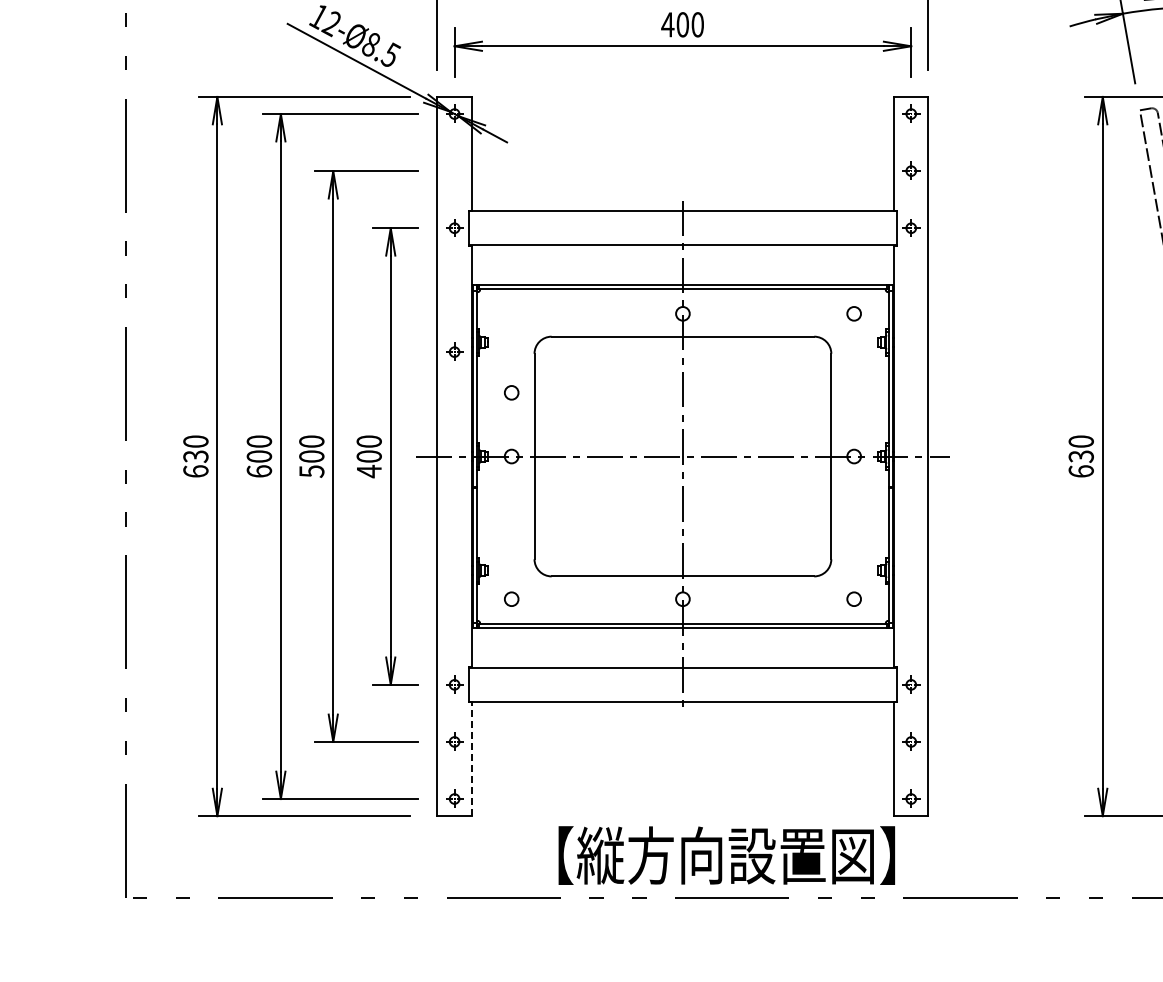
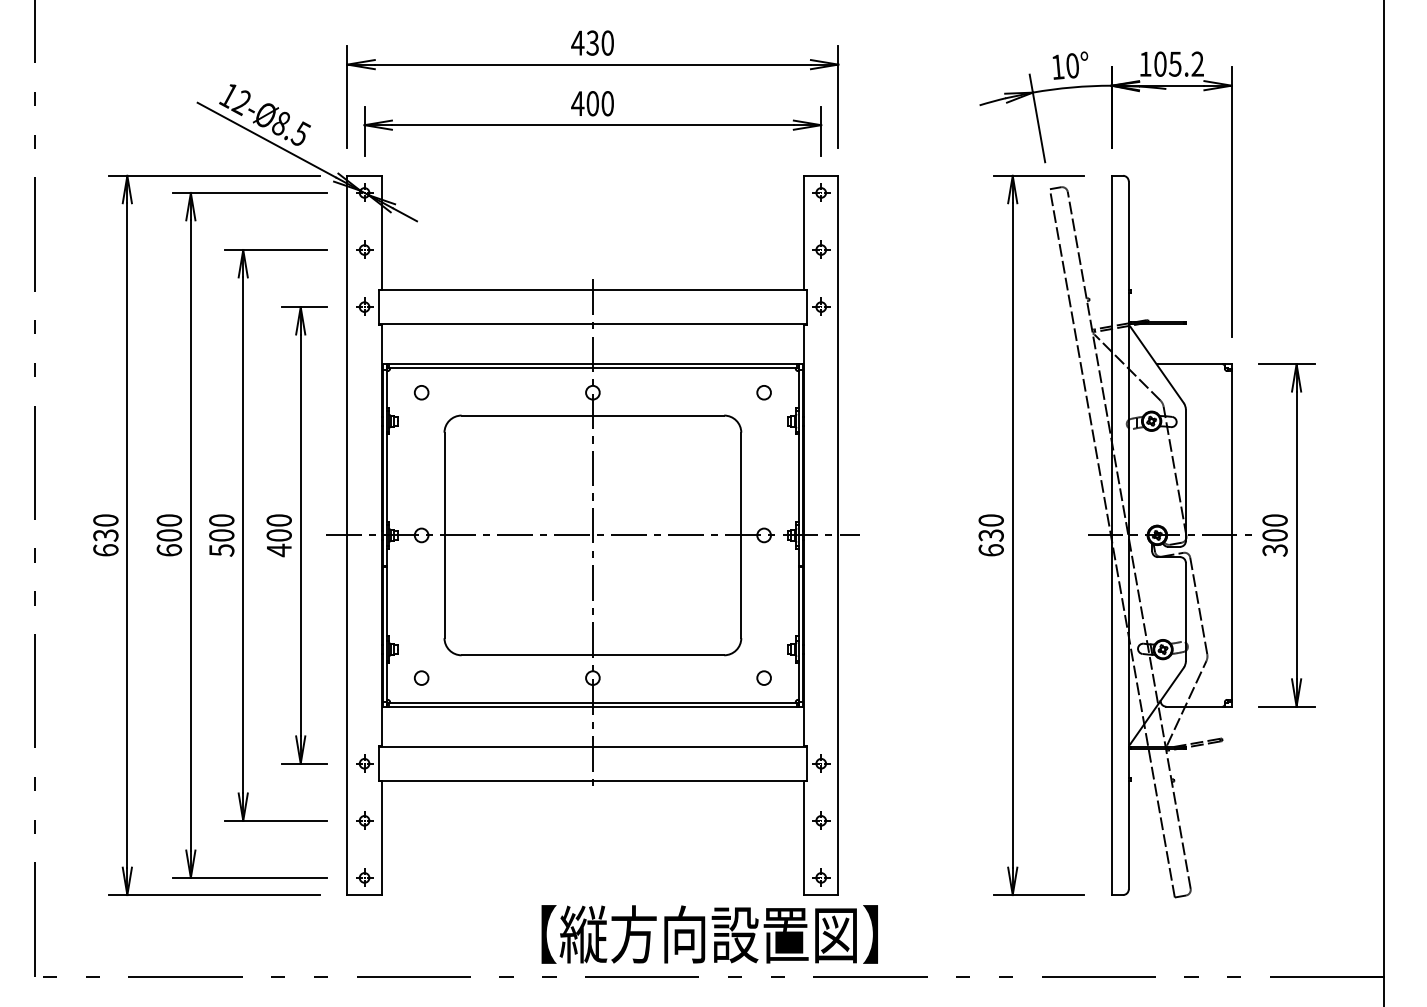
part: (454, 351) -> (364, 249), moved
circle: (511, 392) -> (421, 392), moved
line: (471, 759) -> (381, 838), dashed -> solid
text: (726, 855) -> (709, 934), moved

